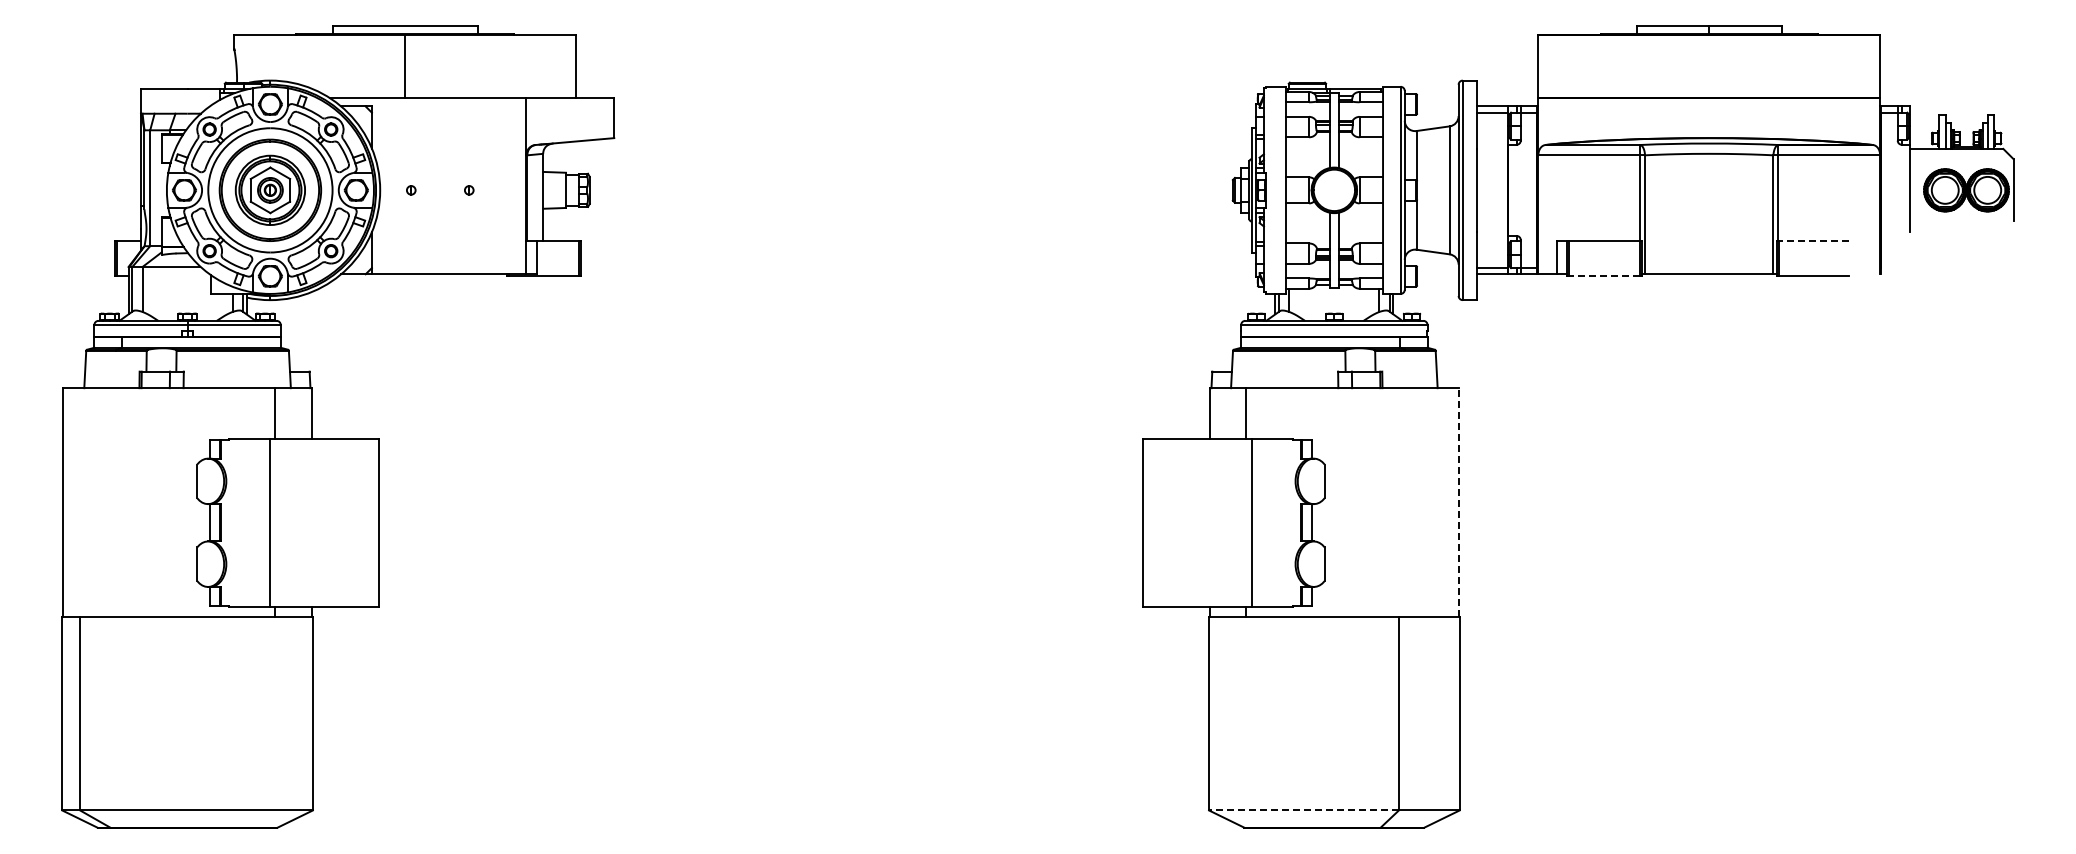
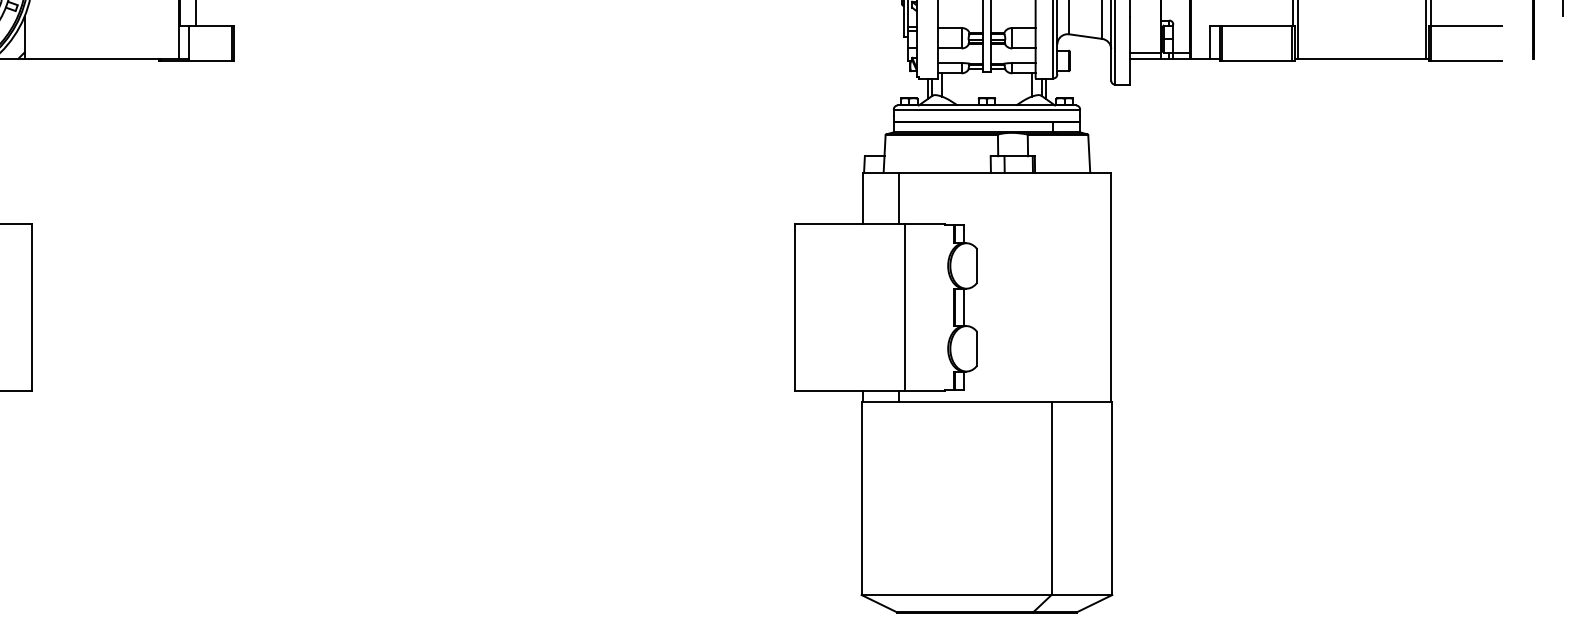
line: (1813, 241) -> (1466, 26), dashed -> solid
line: (1604, 276) -> (1257, 61), dashed -> solid
line: (1458, 502) -> (1111, 287), dashed -> solid
line: (1303, 810) -> (956, 595), dashed -> solid

